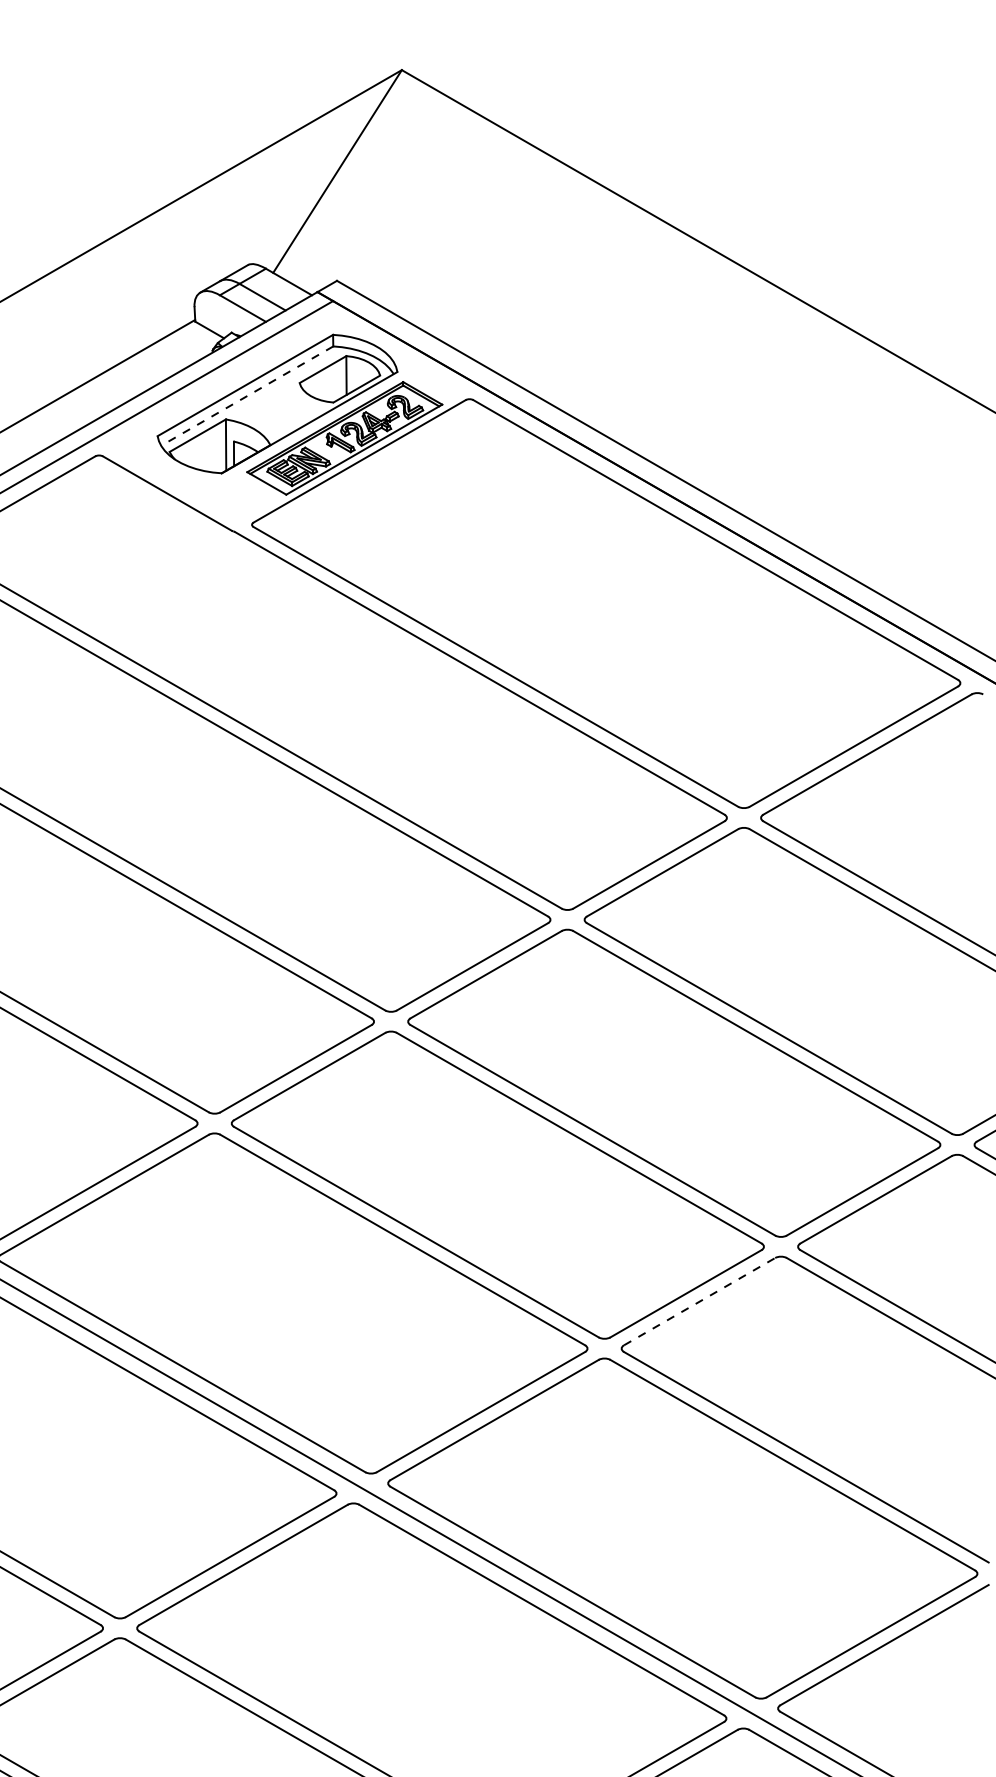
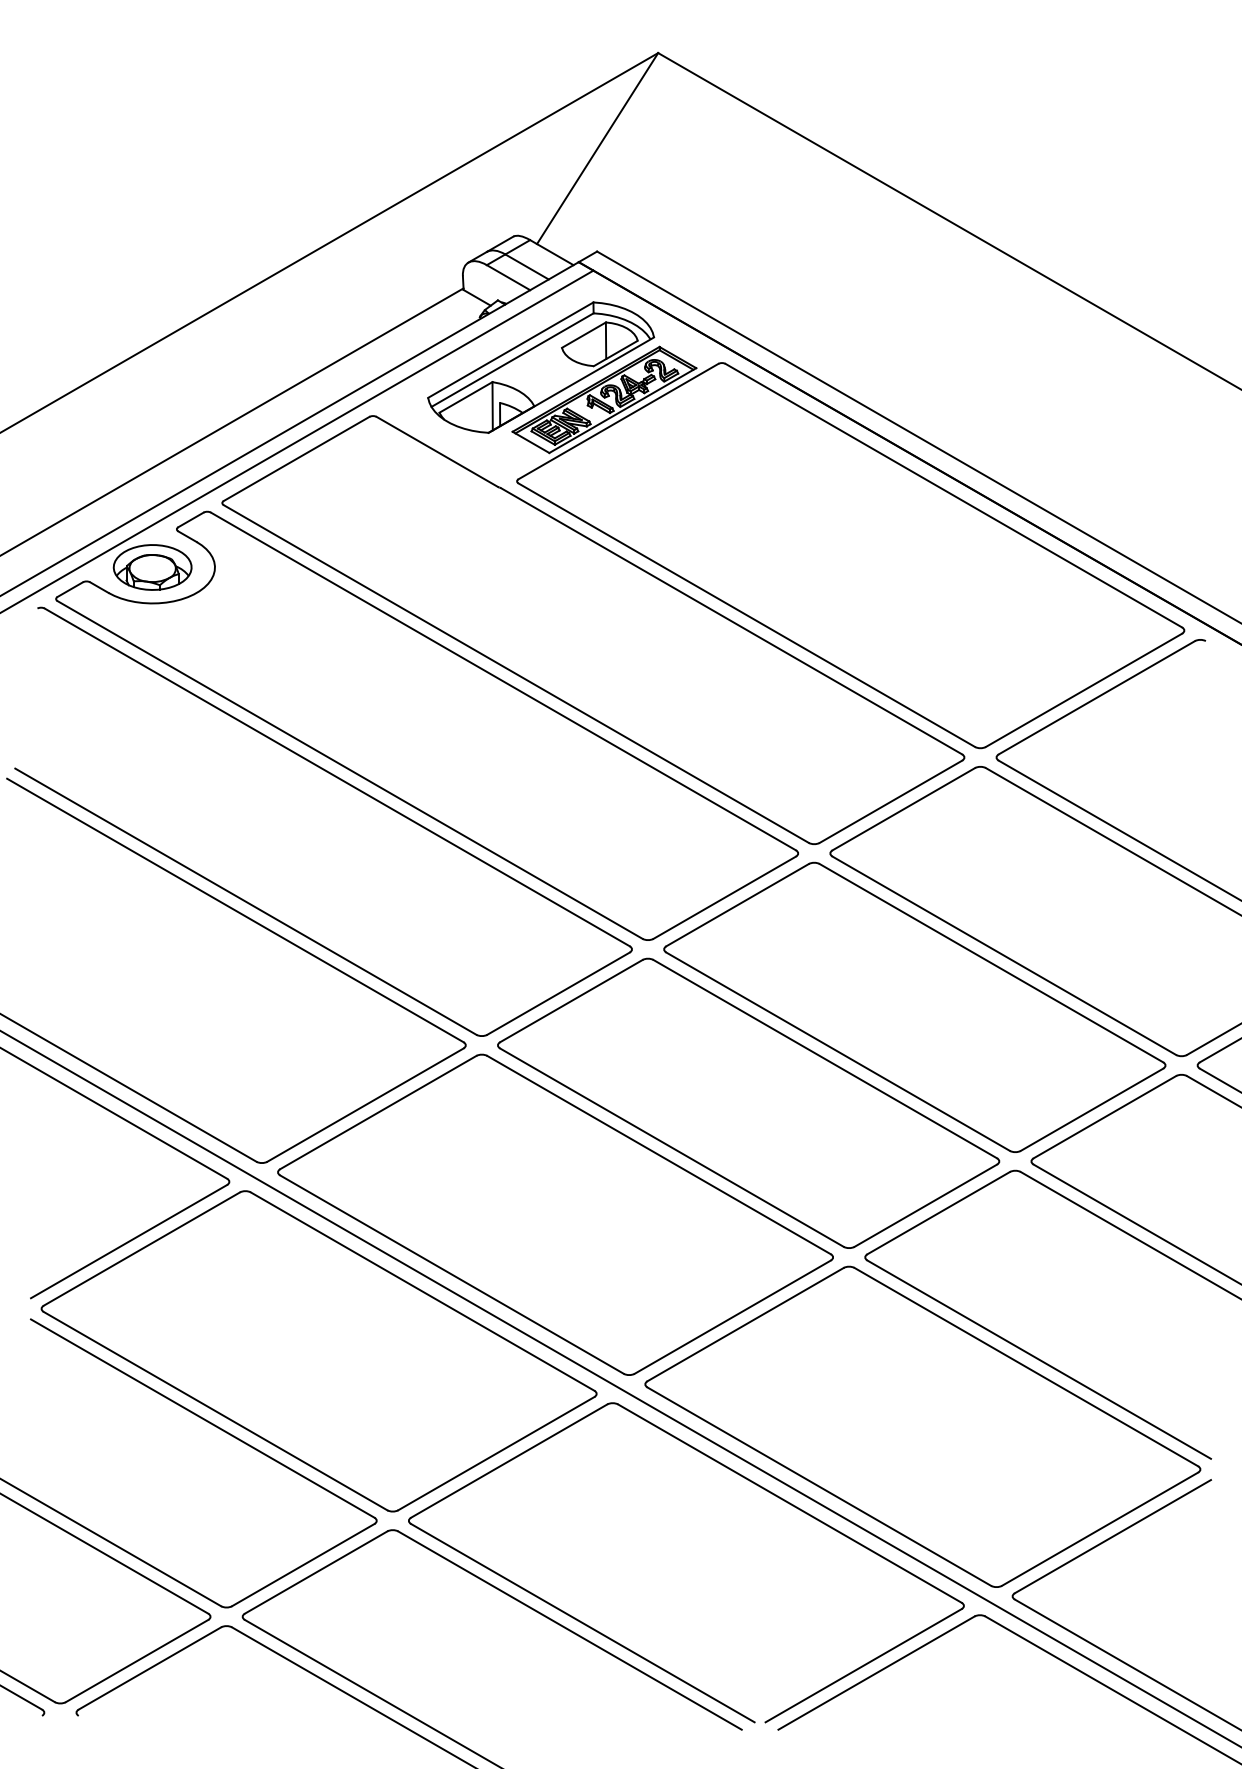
line: (247, 396) -> (512, 360), dashed -> solid
line: (700, 1300) -> (939, 1212), dashed -> solid

